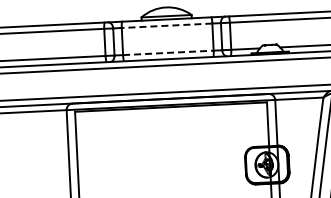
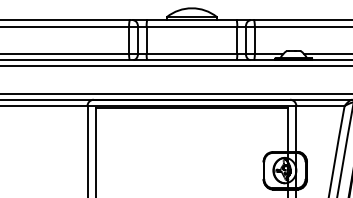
line: (166, 25) -> (191, 26), dashed -> solid
line: (168, 52) -> (192, 53), dashed -> solid

